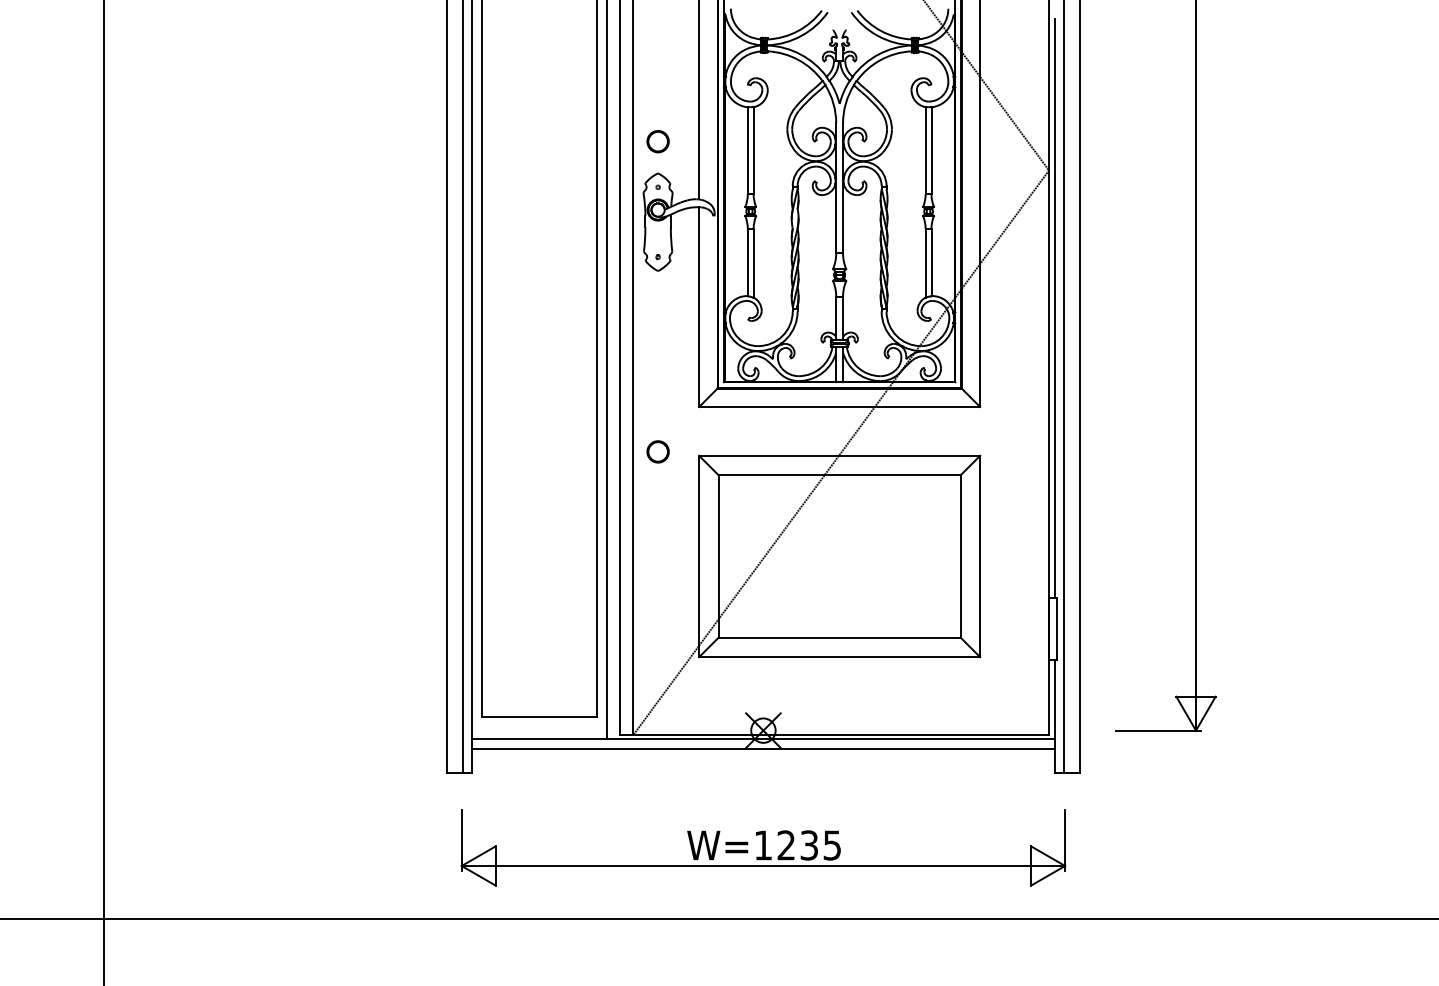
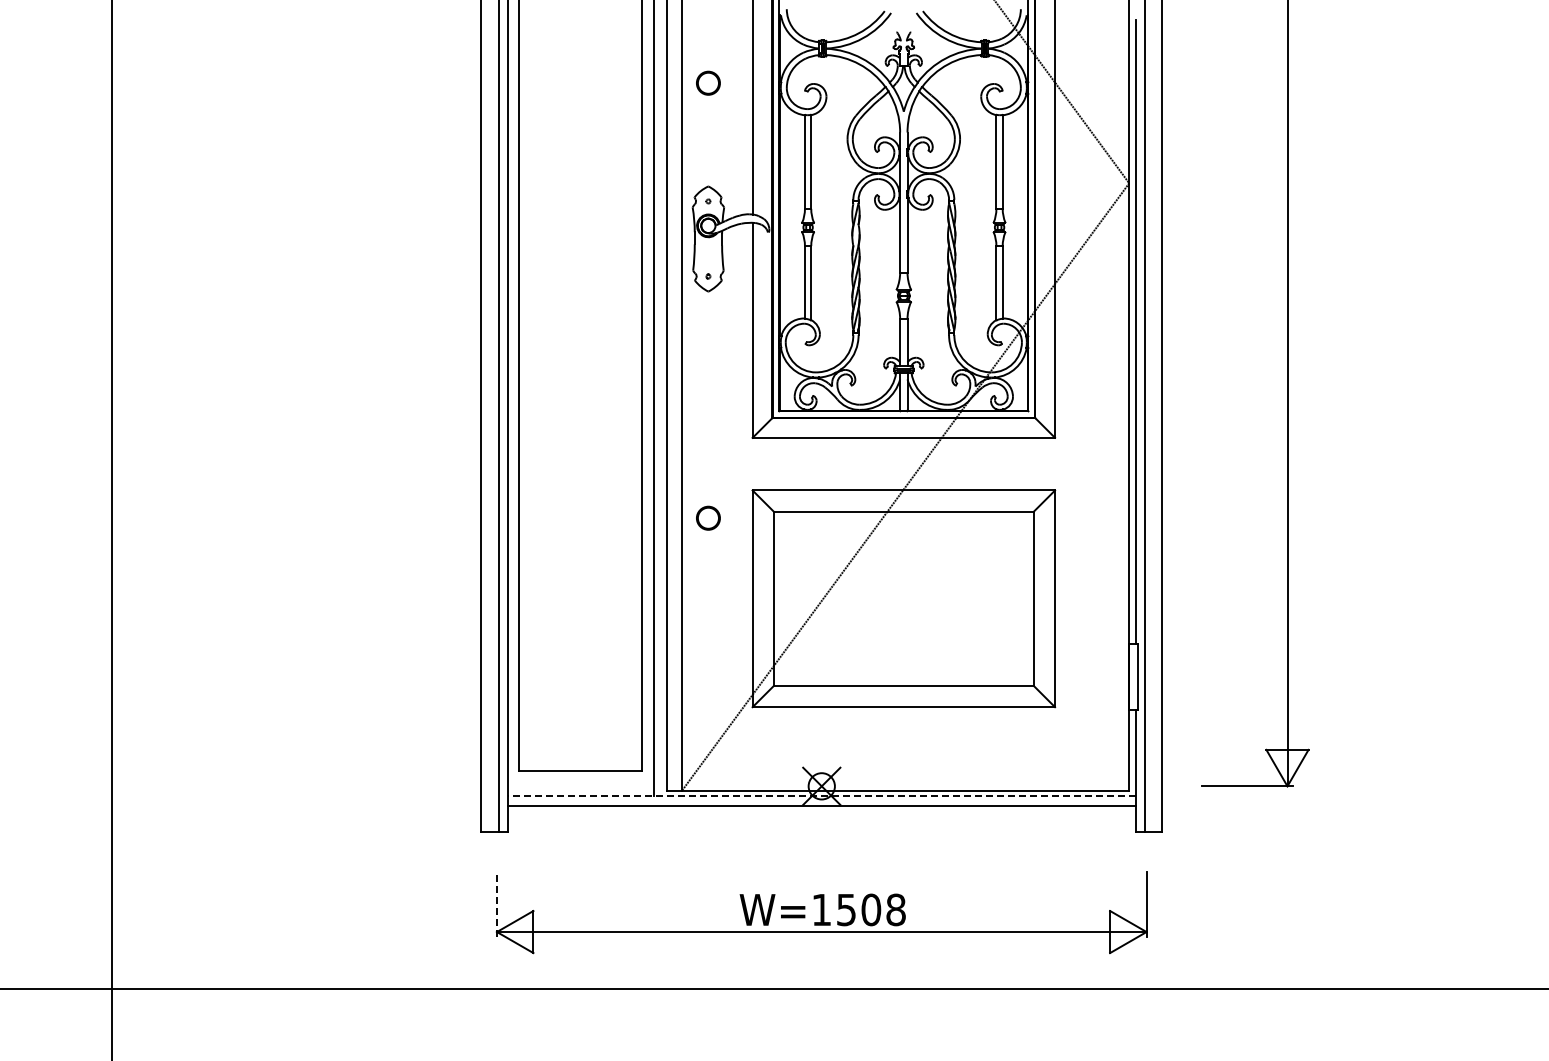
circle: (658, 140) -> (708, 82), moved
circle: (658, 451) -> (708, 517), moved
line: (763, 739) -> (821, 795), solid -> dashed
line: (461, 840) -> (496, 904), solid -> dashed
text: (809, 845) -> (871, 909), W=1235 -> W=1508

